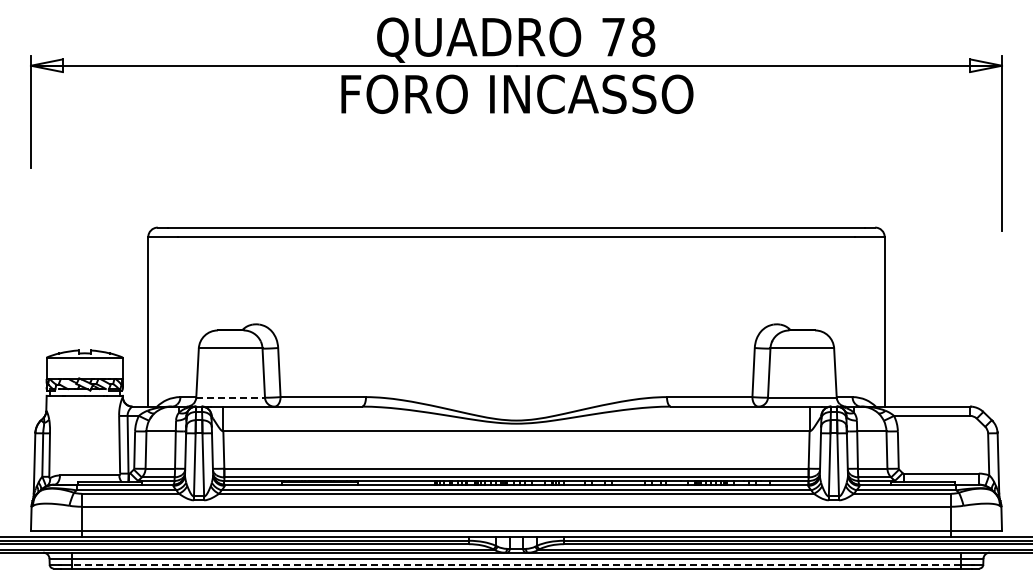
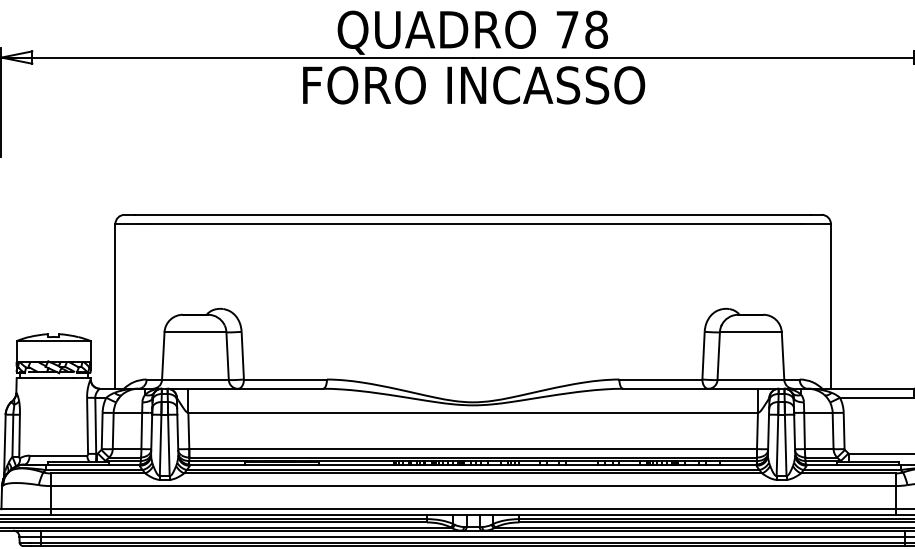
line: (231, 397) -> (196, 379), dashed -> solid
line: (516, 564) -> (473, 542), dashed -> solid

